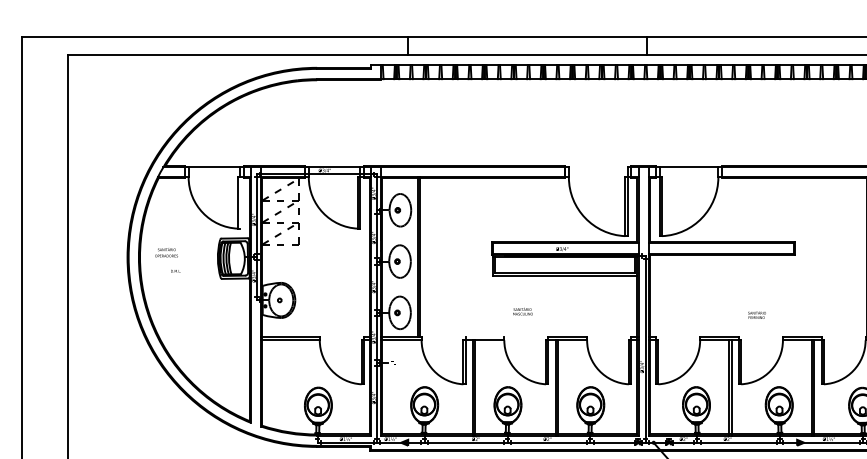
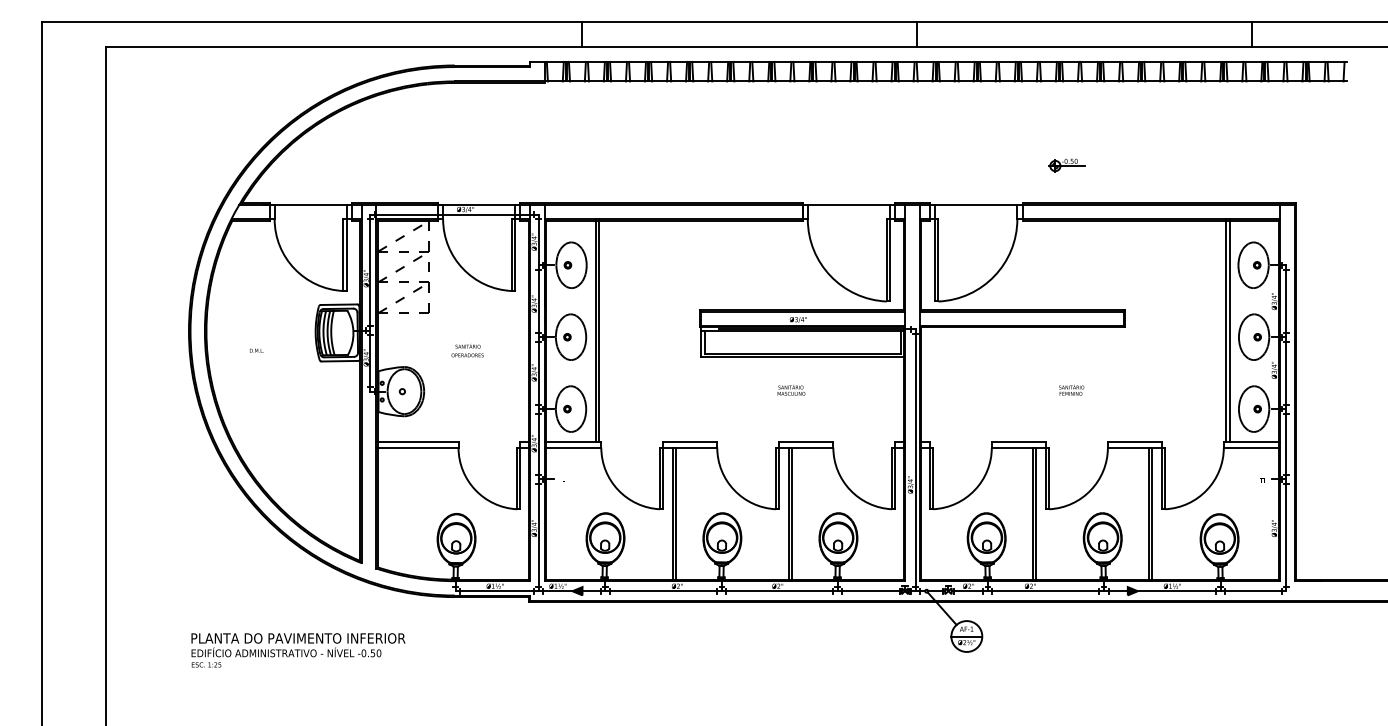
part: (753, 139) -> (1066, 165), added
line: (597, 166) -> (848, 204), added
line: (239, 203) -> (346, 255), added
text: (166, 252) -> (467, 350), moved
text: (523, 311) -> (791, 390), moved
text: (756, 314) -> (1071, 389), moved
line: (485, 336) -> (690, 442), added

